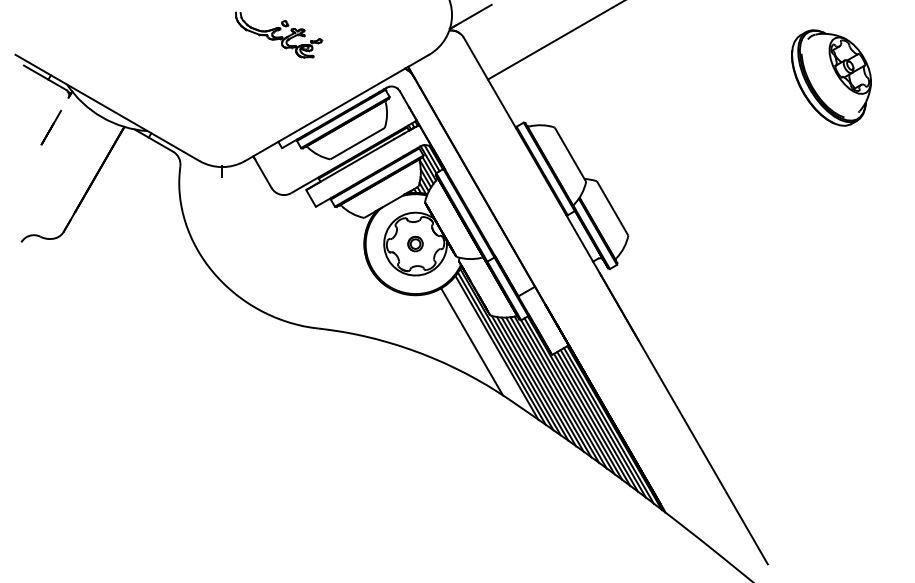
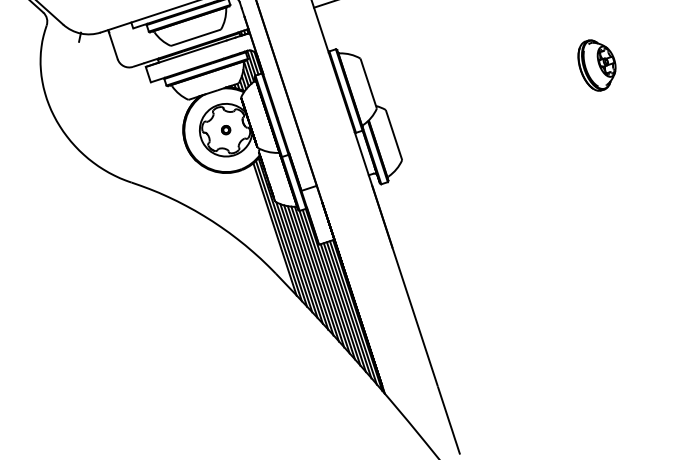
part: (831, 77) -> (596, 65), size x0.6
part: (415, 243) -> (226, 129), size x0.7
line: (471, 341) -> (255, 219), removed

